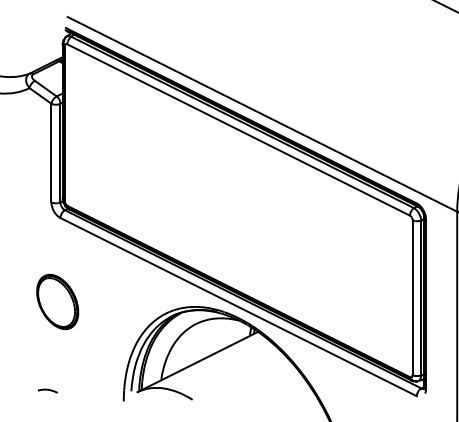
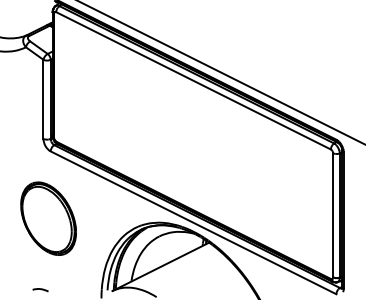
part: (57, 301) -> (48, 218), size x1.67

